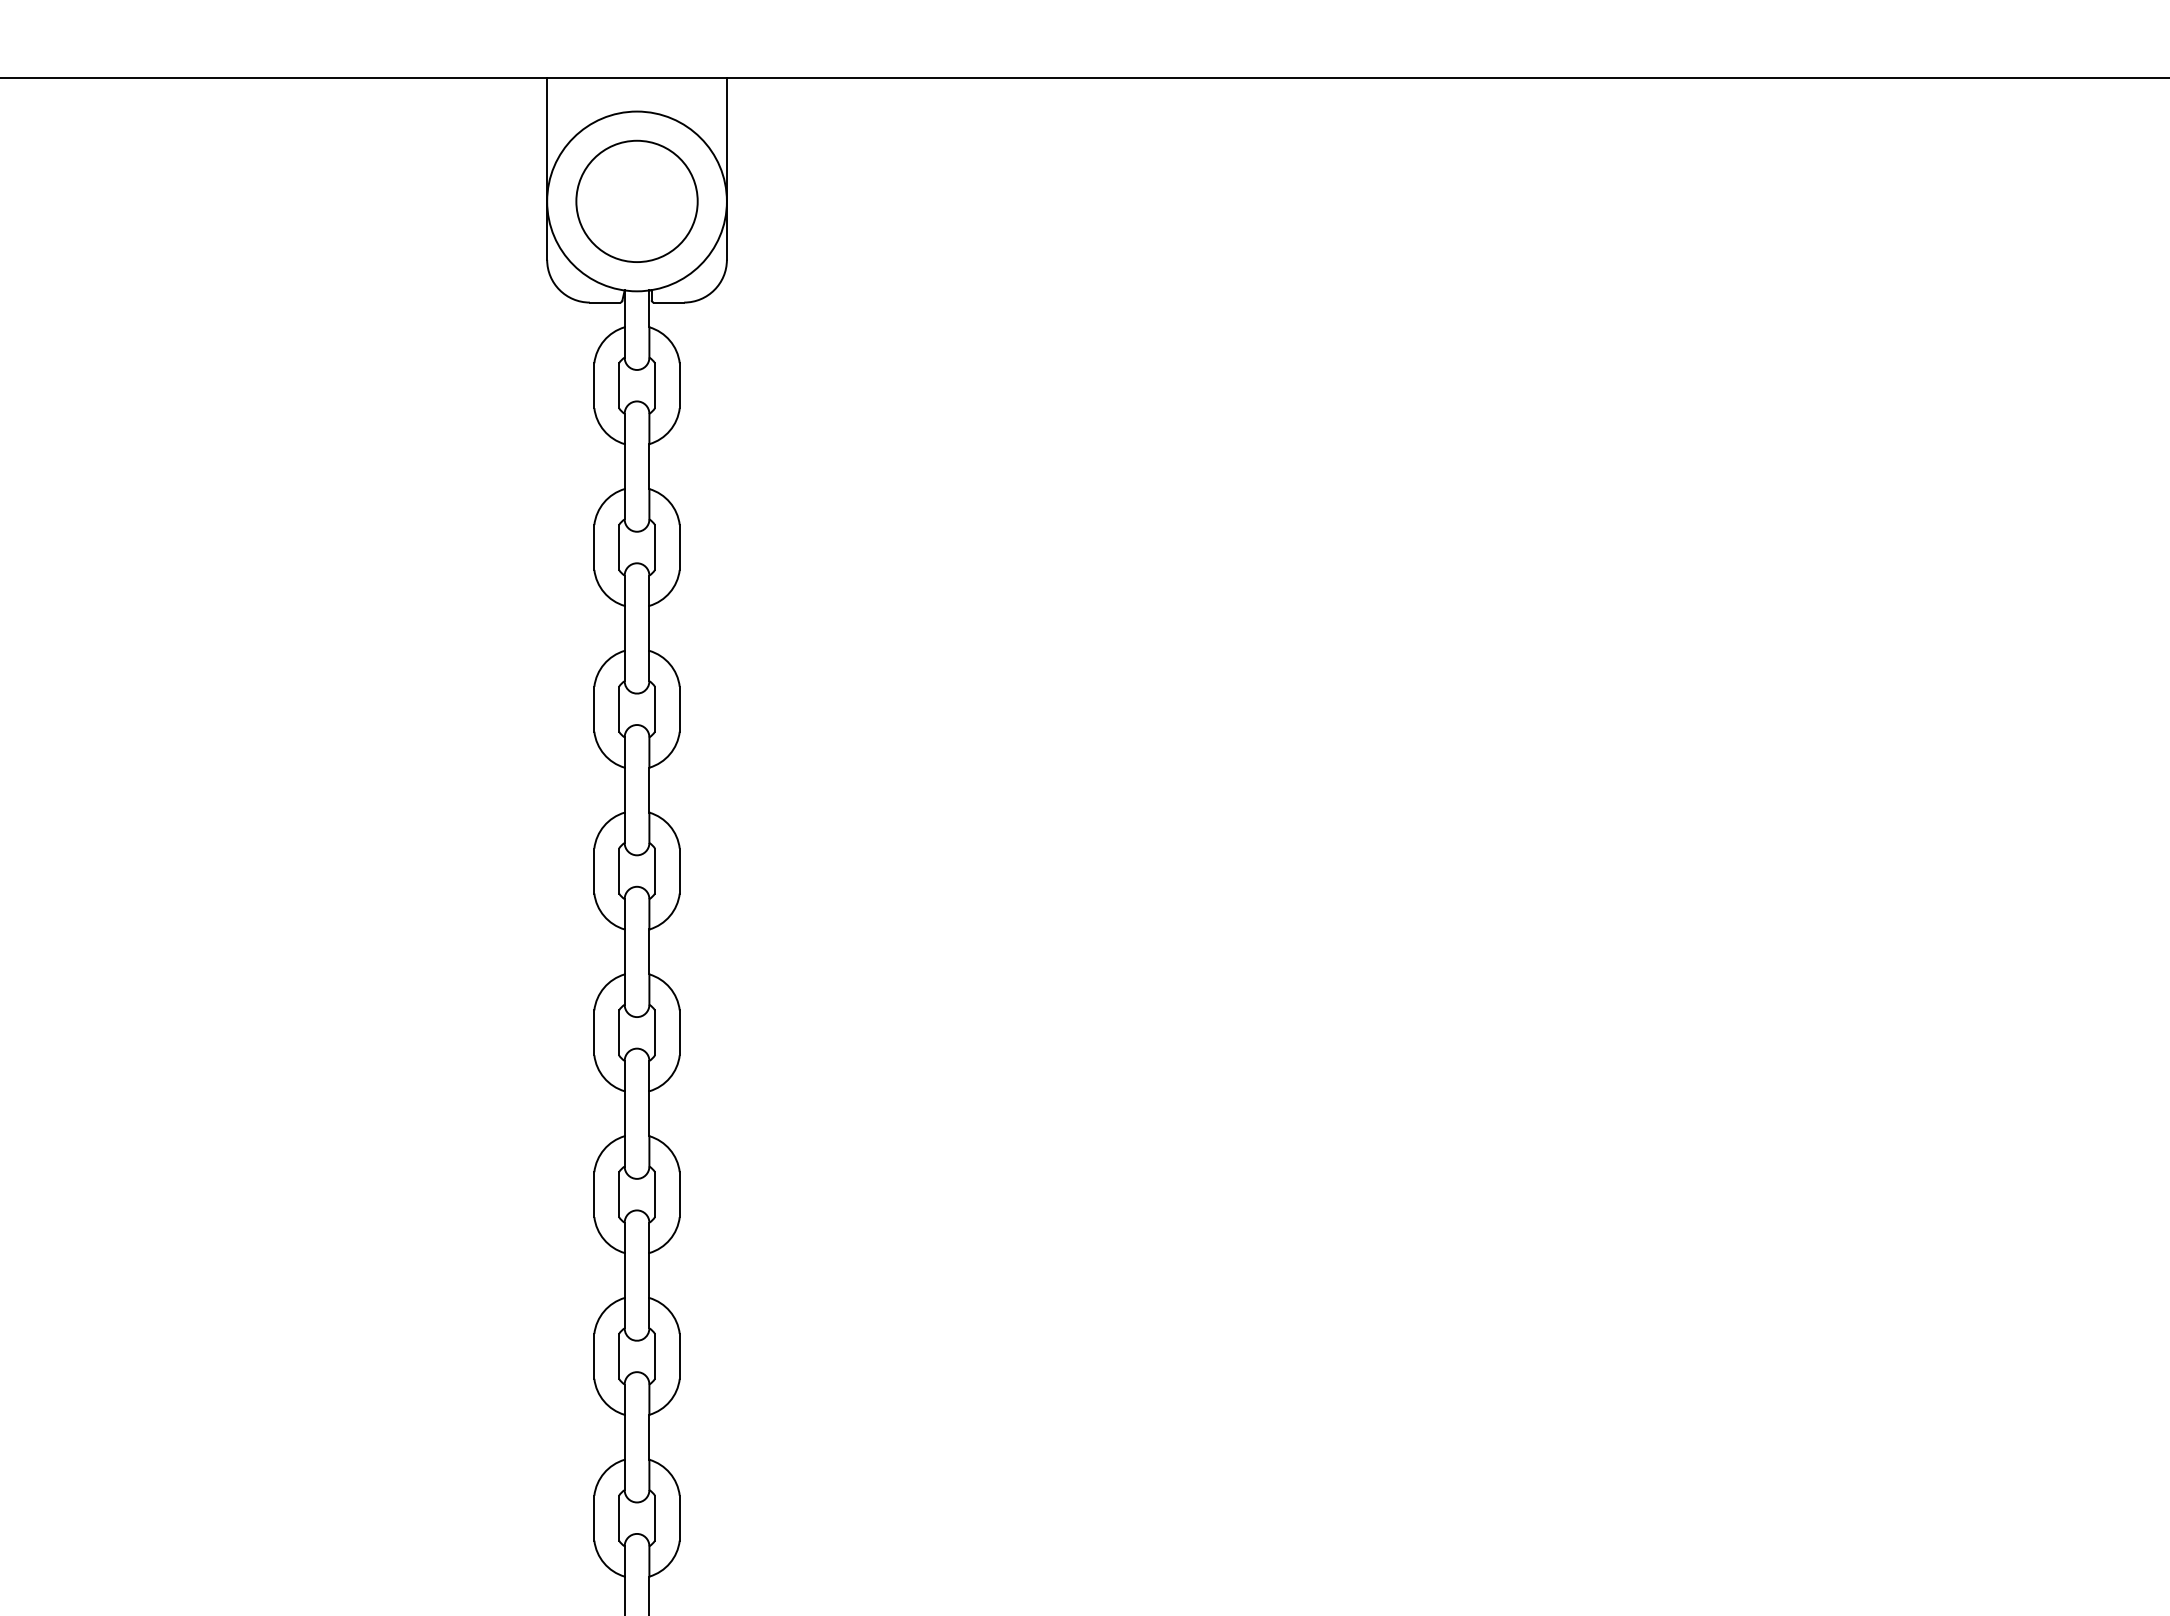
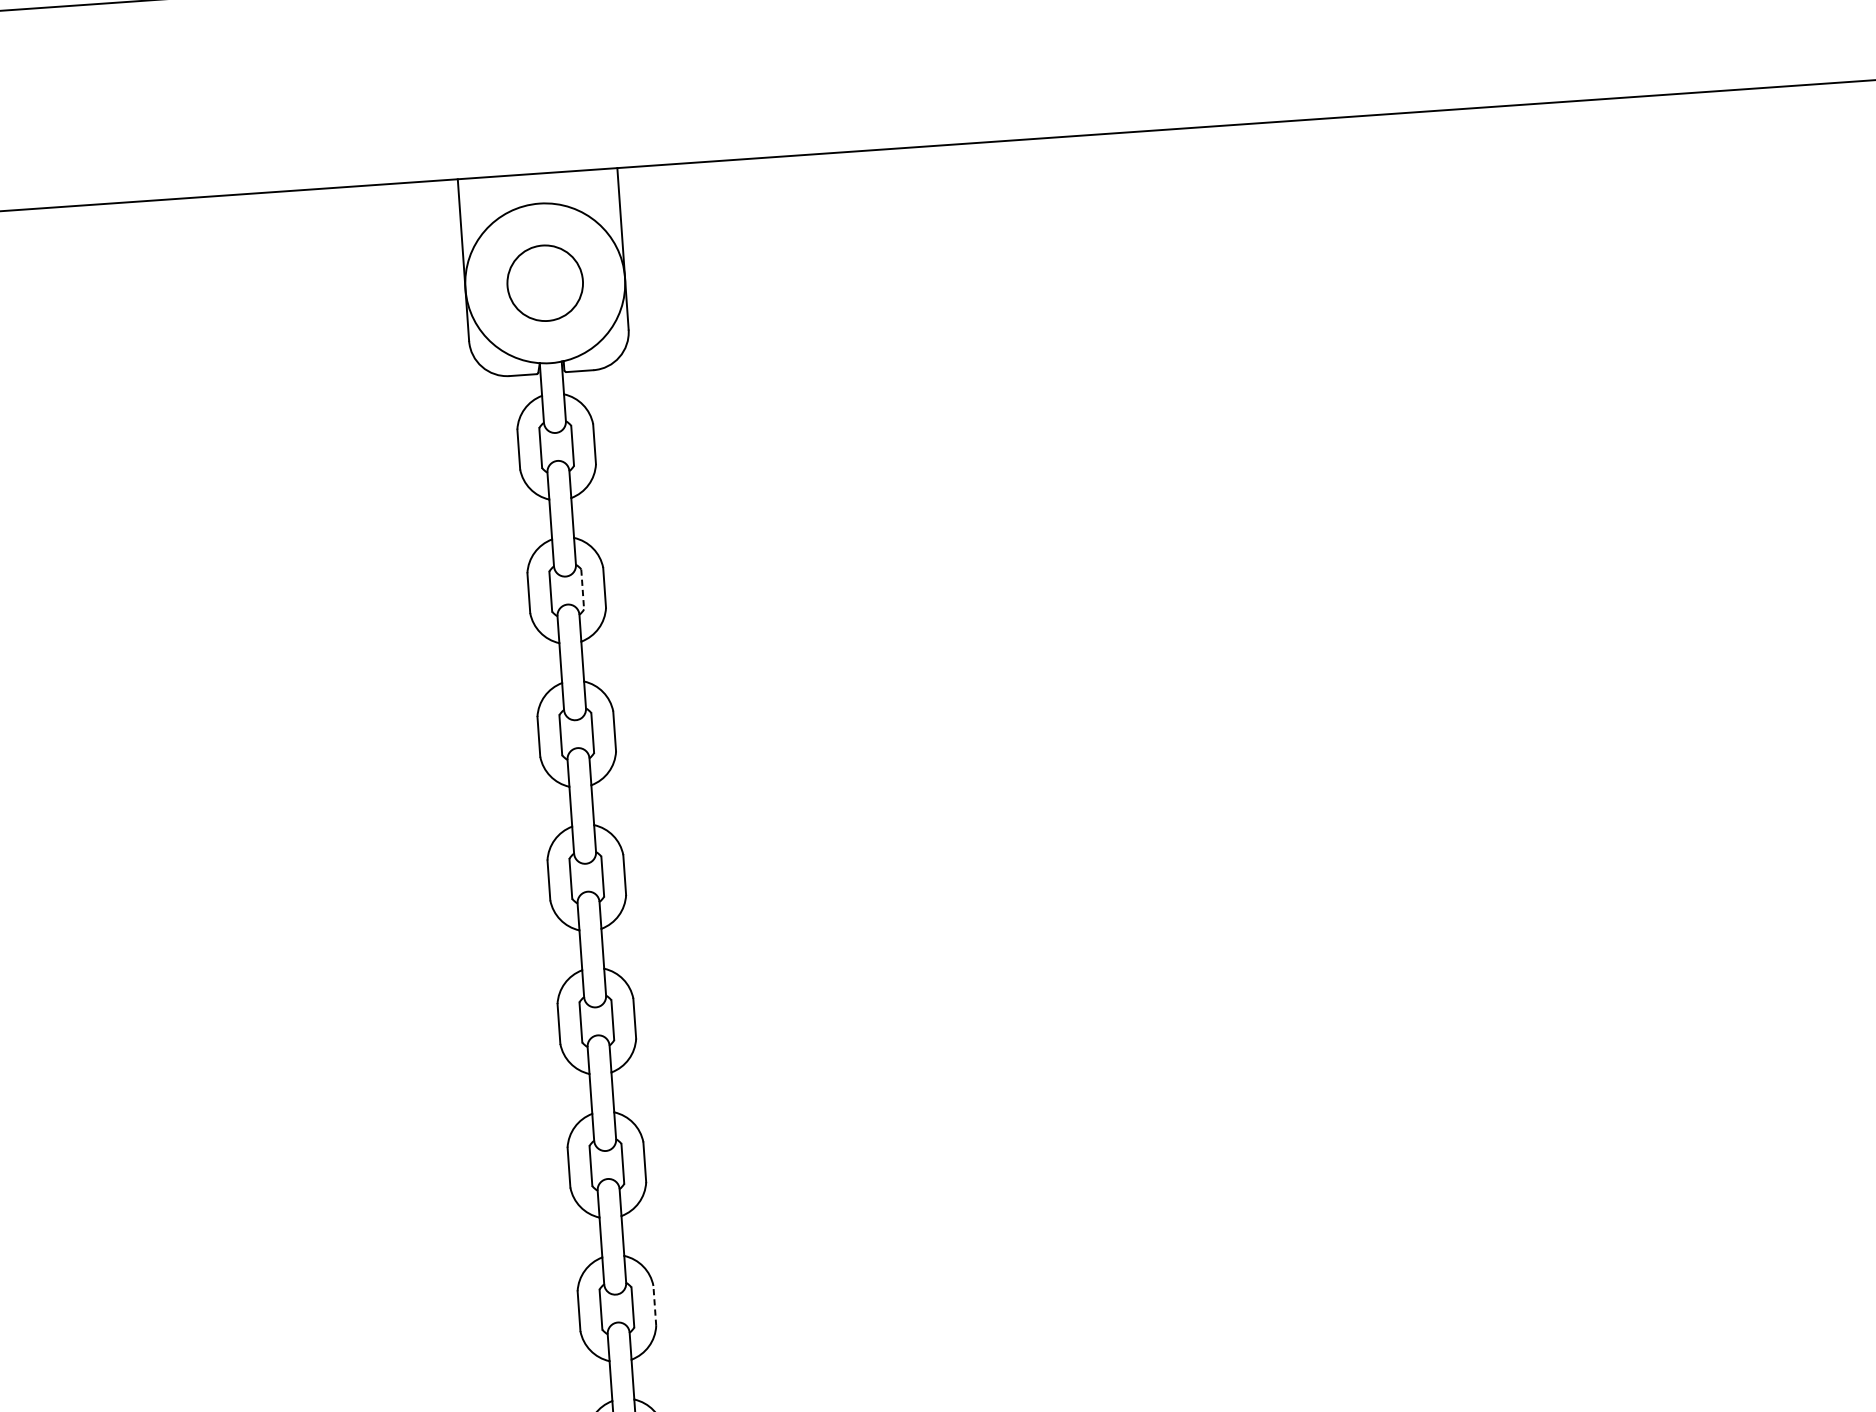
circle: (636, 200) -> (544, 282), size x0.7
line: (655, 548) -> (583, 590), solid -> dashed
line: (679, 1355) -> (654, 1305), solid -> dashed

